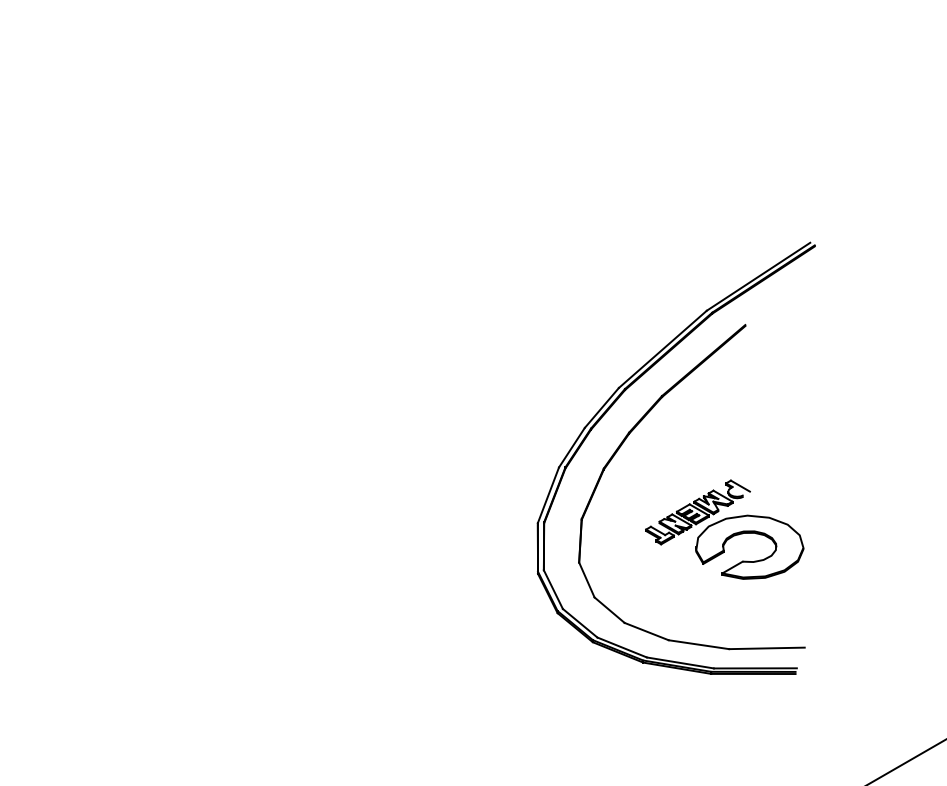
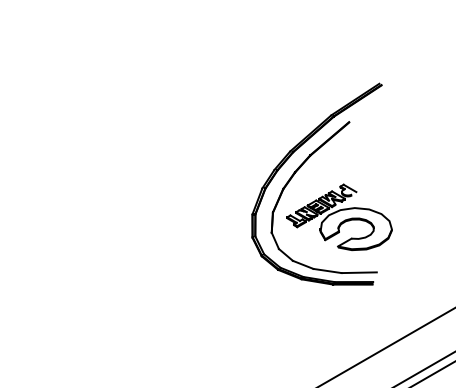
part: (724, 529) -> (339, 217), size x1.43

